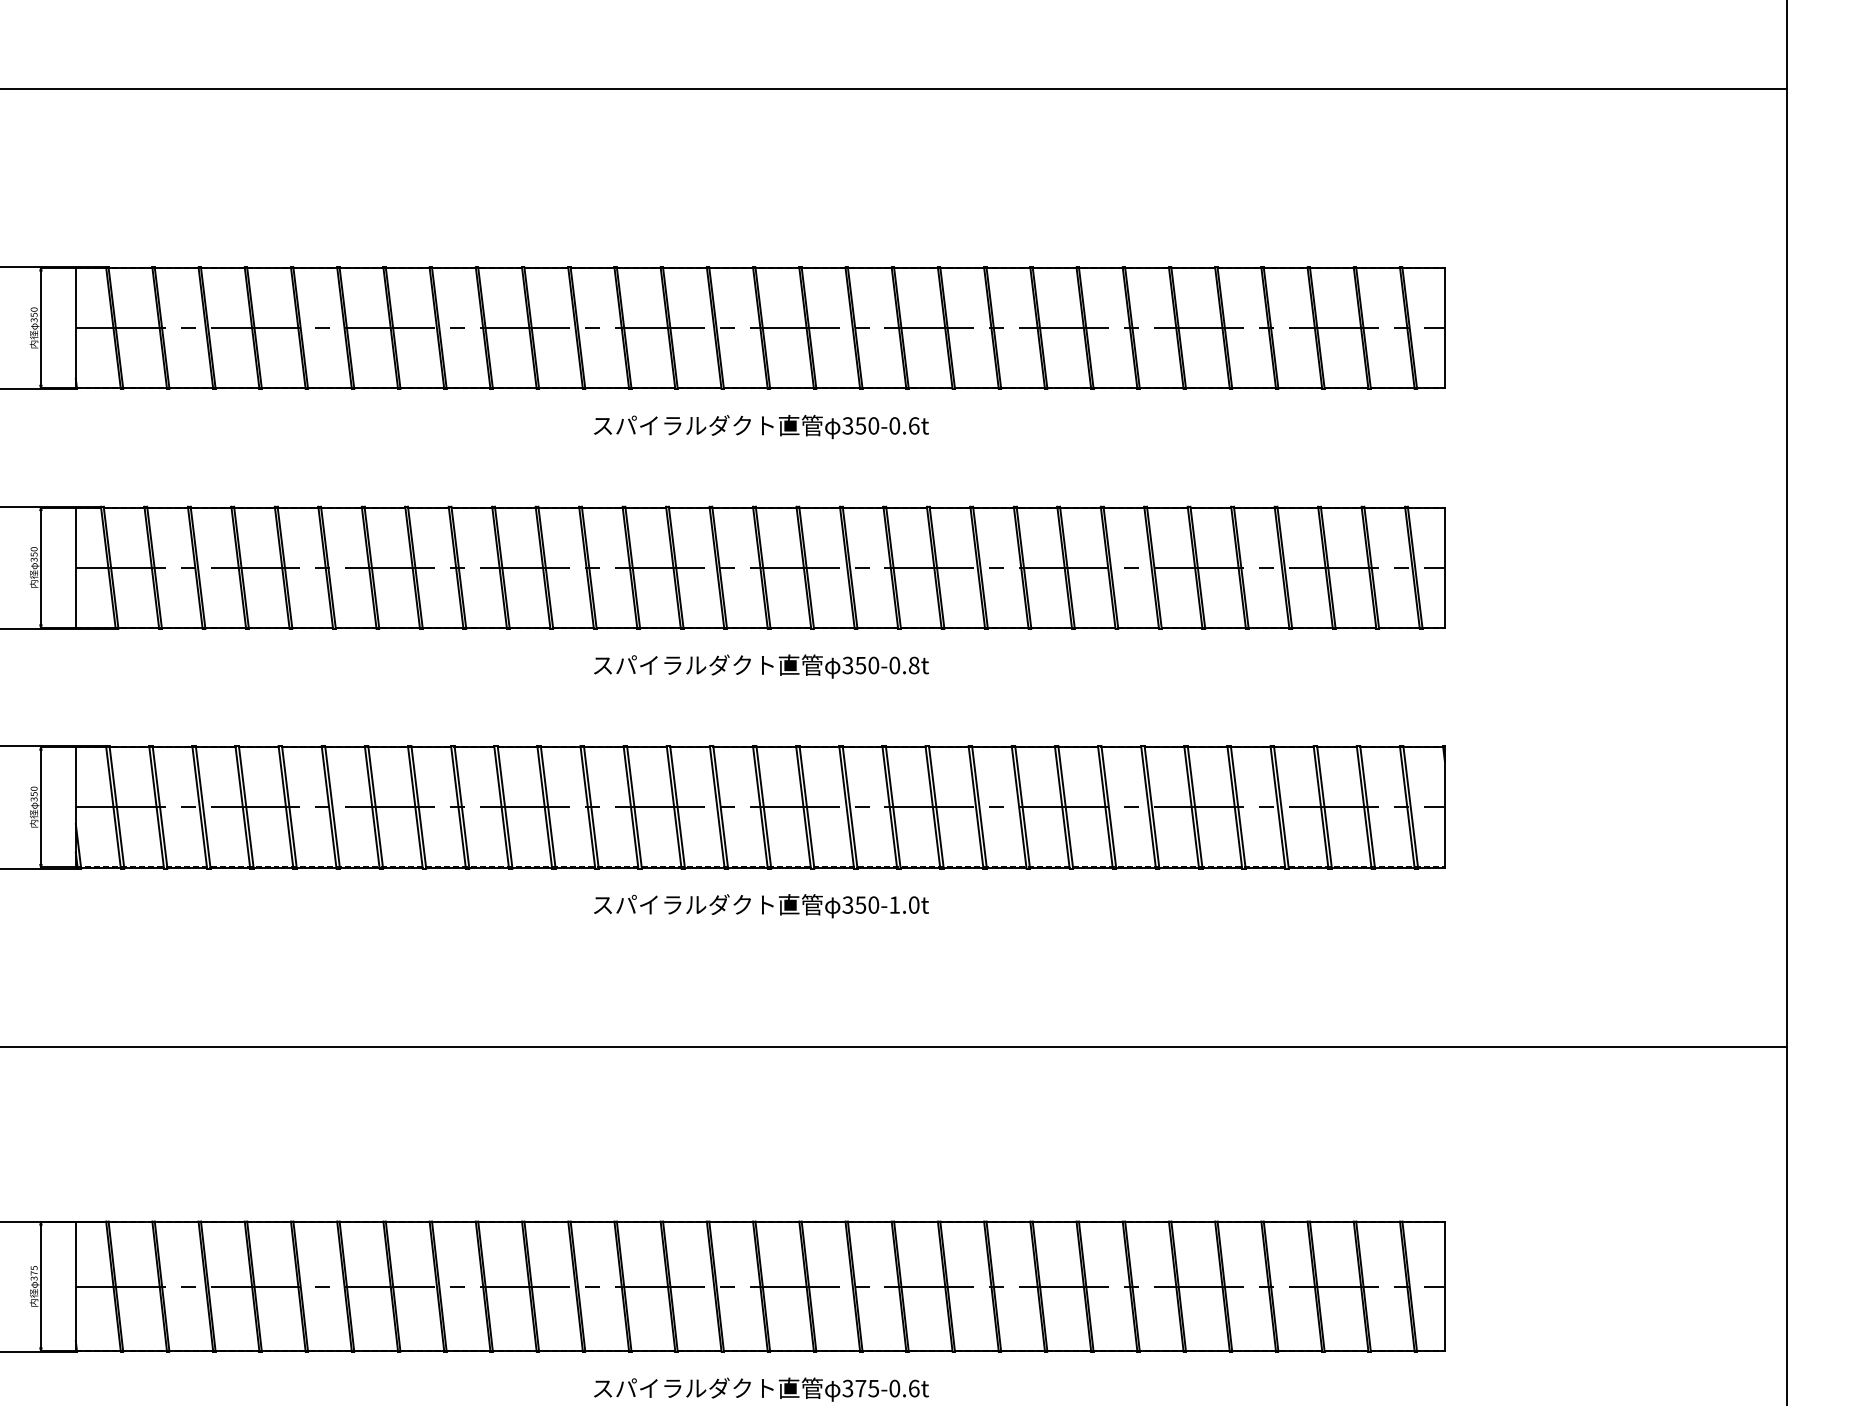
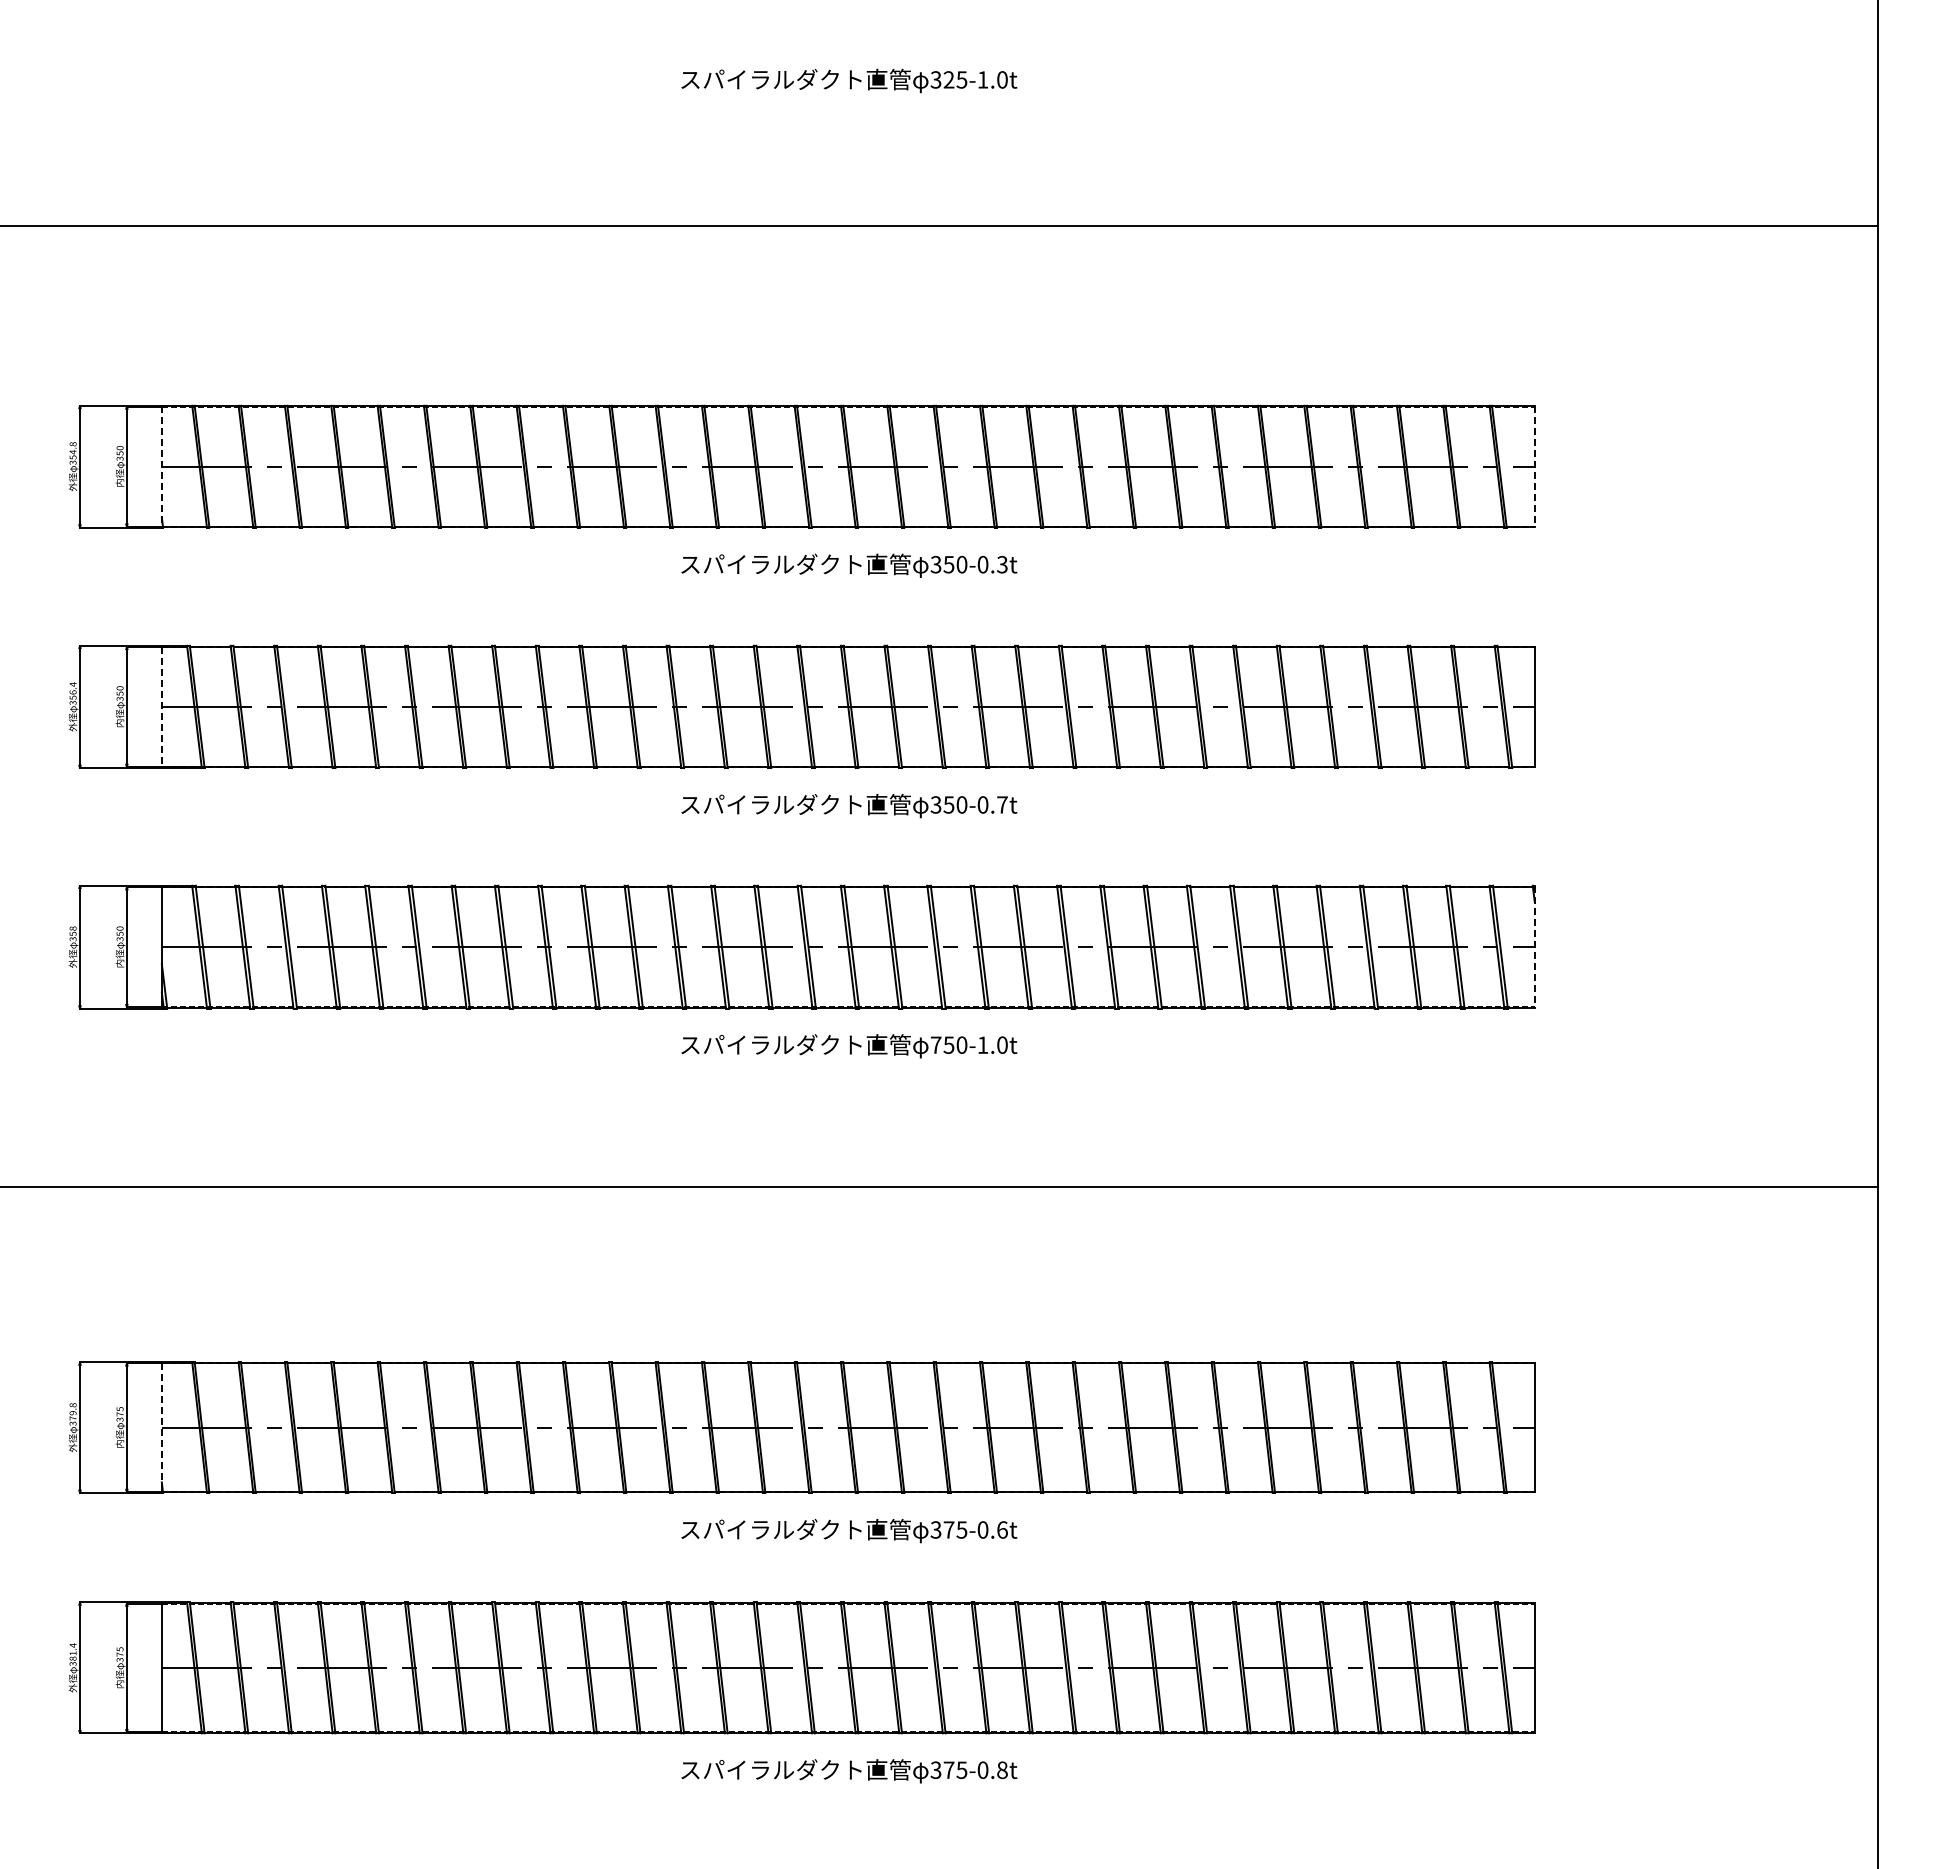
line: (75, 327) -> (161, 466), solid -> dashed
line: (1444, 328) -> (1534, 467), solid -> dashed
text: (914, 425) -> (1002, 564), 350-0.6t -> 350-0.3t
line: (75, 568) -> (161, 707), solid -> dashed
text: (914, 665) -> (1002, 804), 350-0.8t -> 350-0.7t
line: (1444, 806) -> (1534, 946), solid -> dashed
text: (847, 904) -> (935, 1044), 350-1.0t -> 750-1.0t
line: (75, 1286) -> (161, 1427), solid -> dashed

